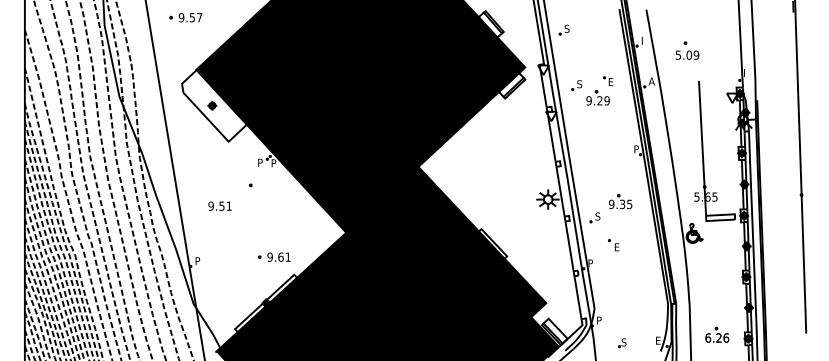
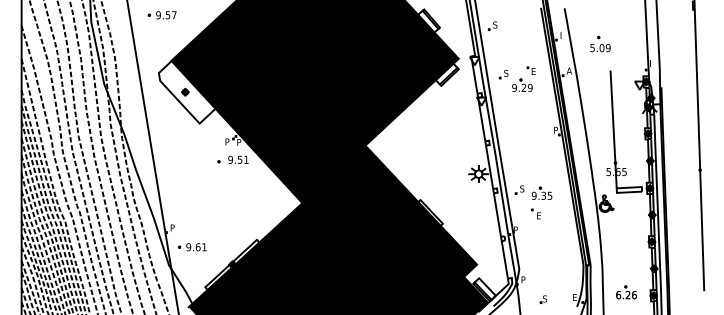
part: (620, 201) -> (541, 193), moved
text: (219, 205) -> (237, 159), moved
part: (274, 256) -> (192, 246), moved

